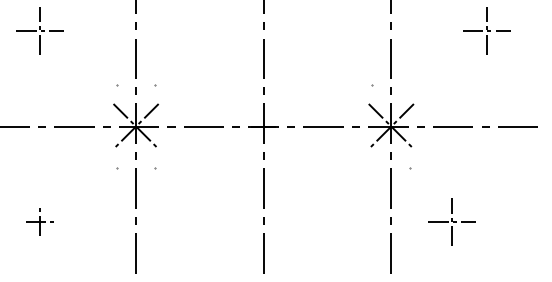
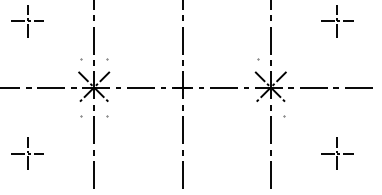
part: (39, 221) -> (27, 153), size x1.67
part: (452, 221) -> (337, 153), moved

